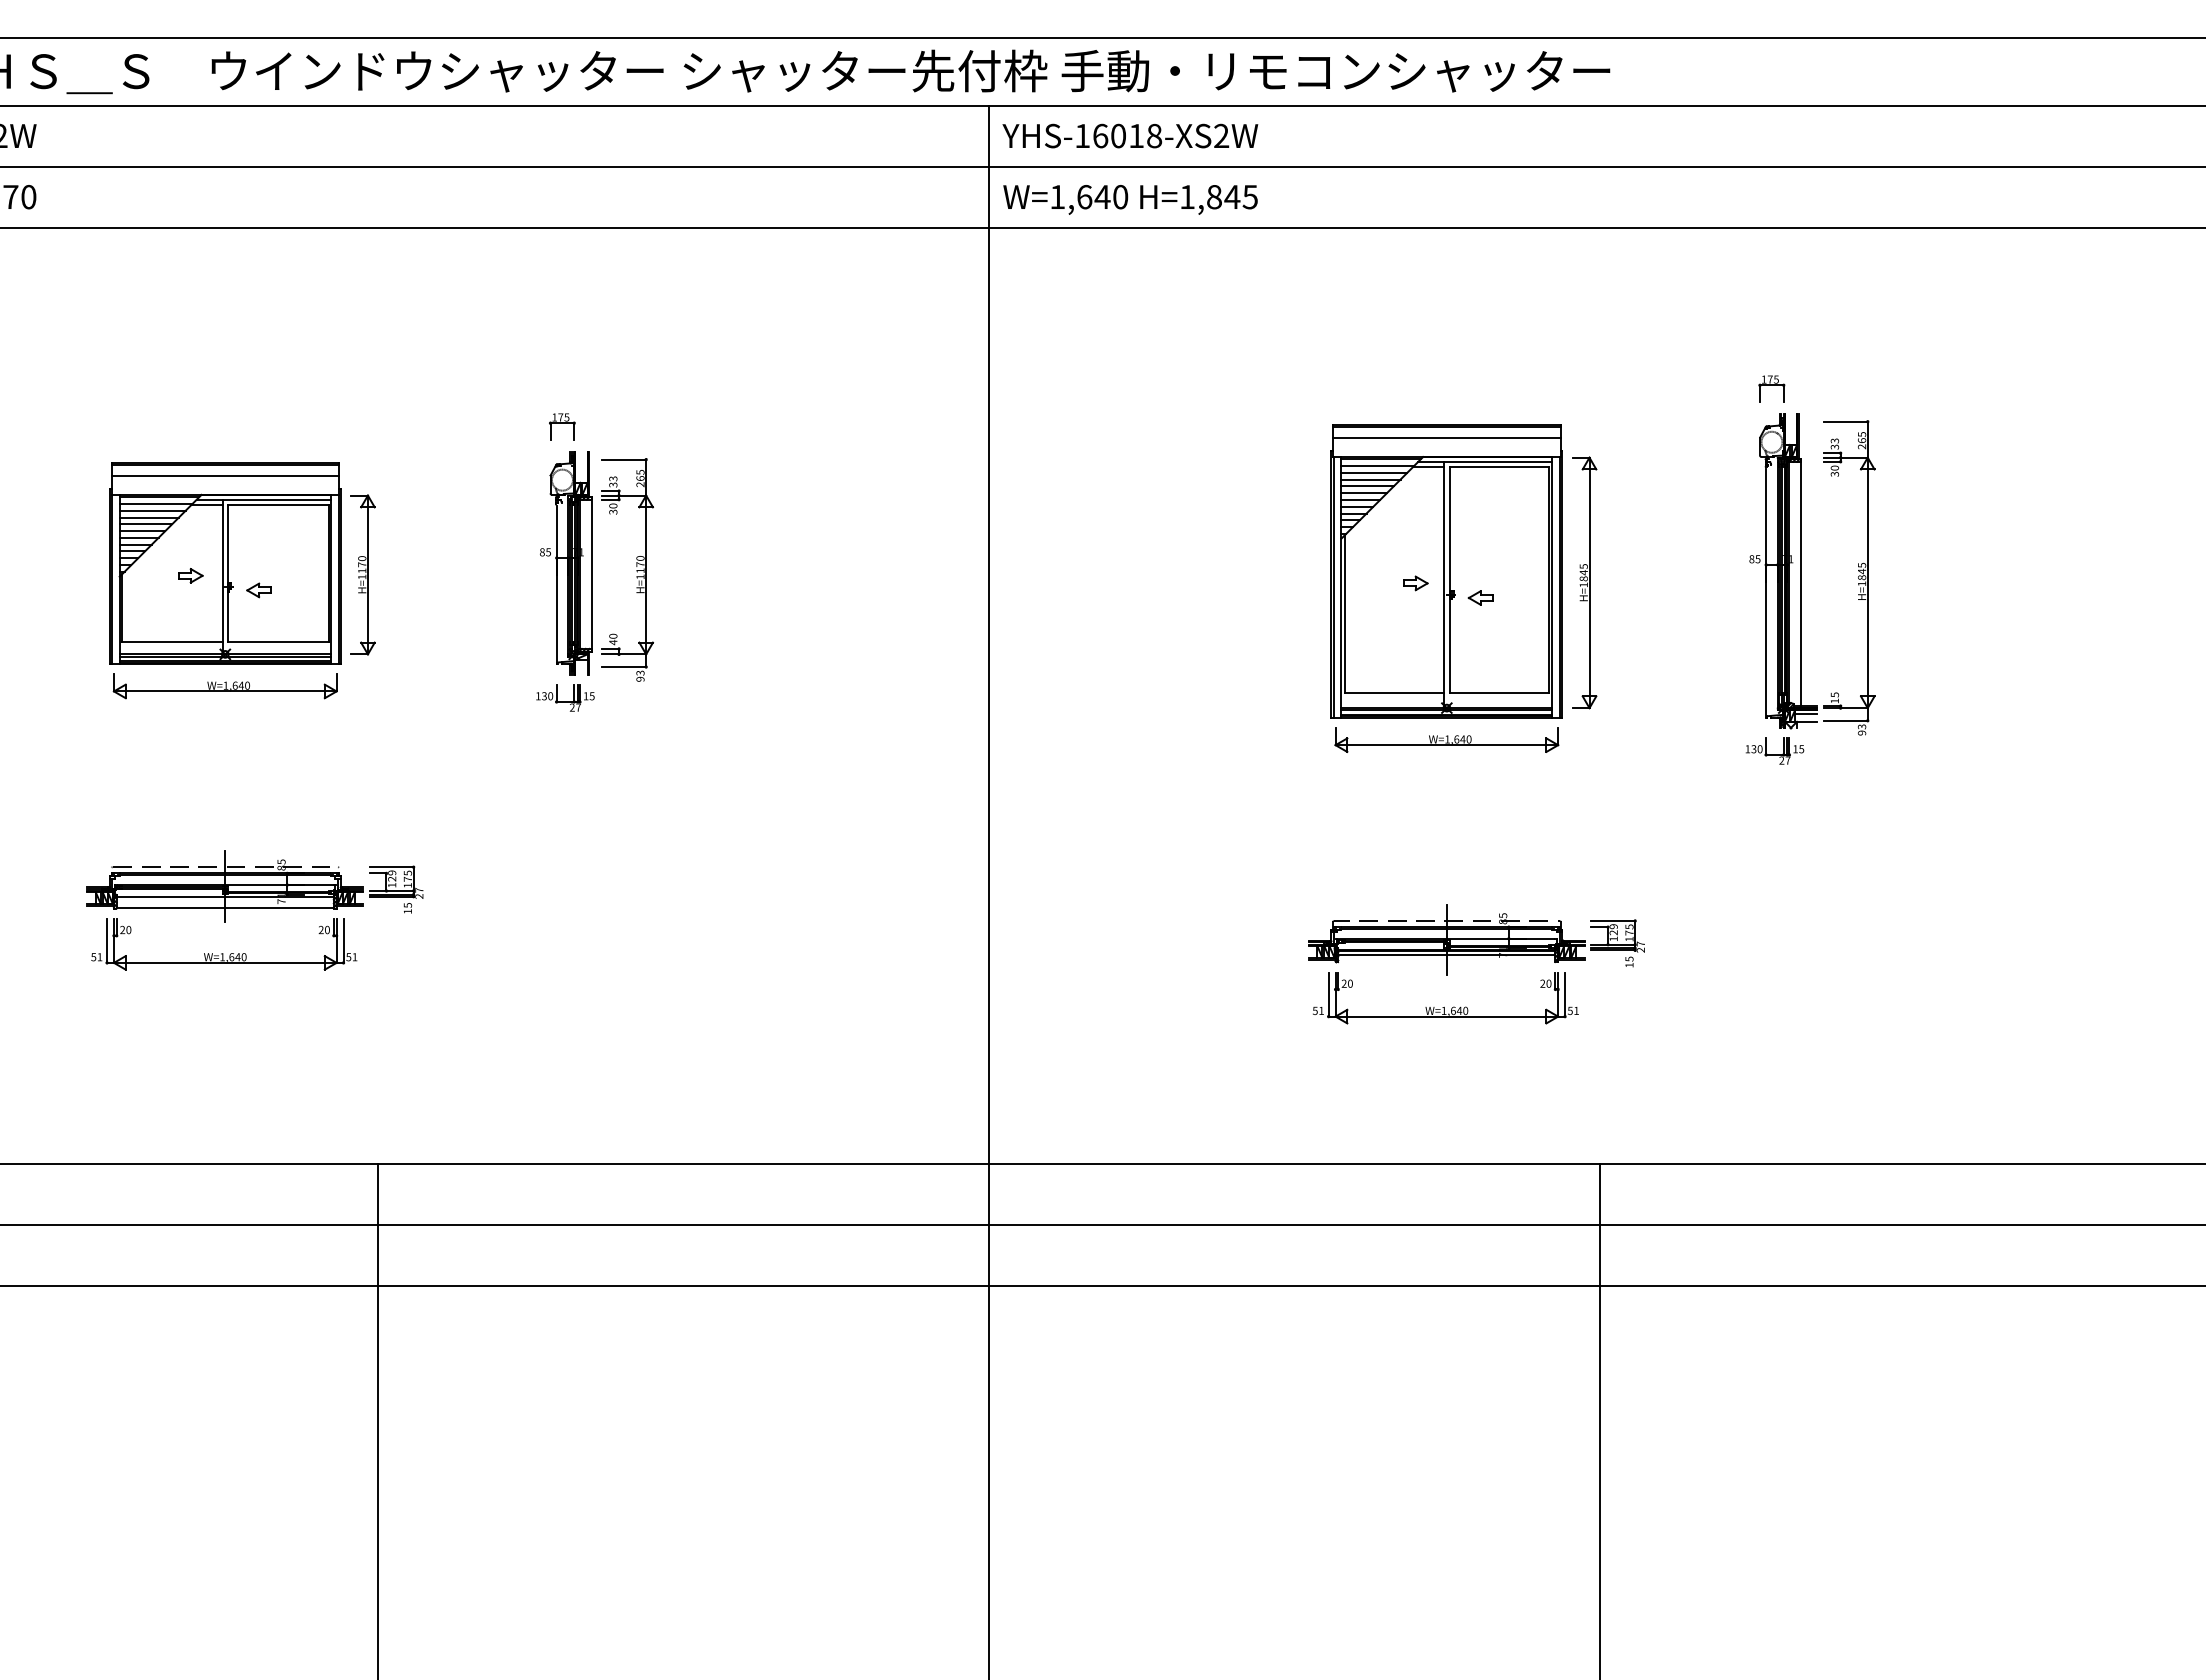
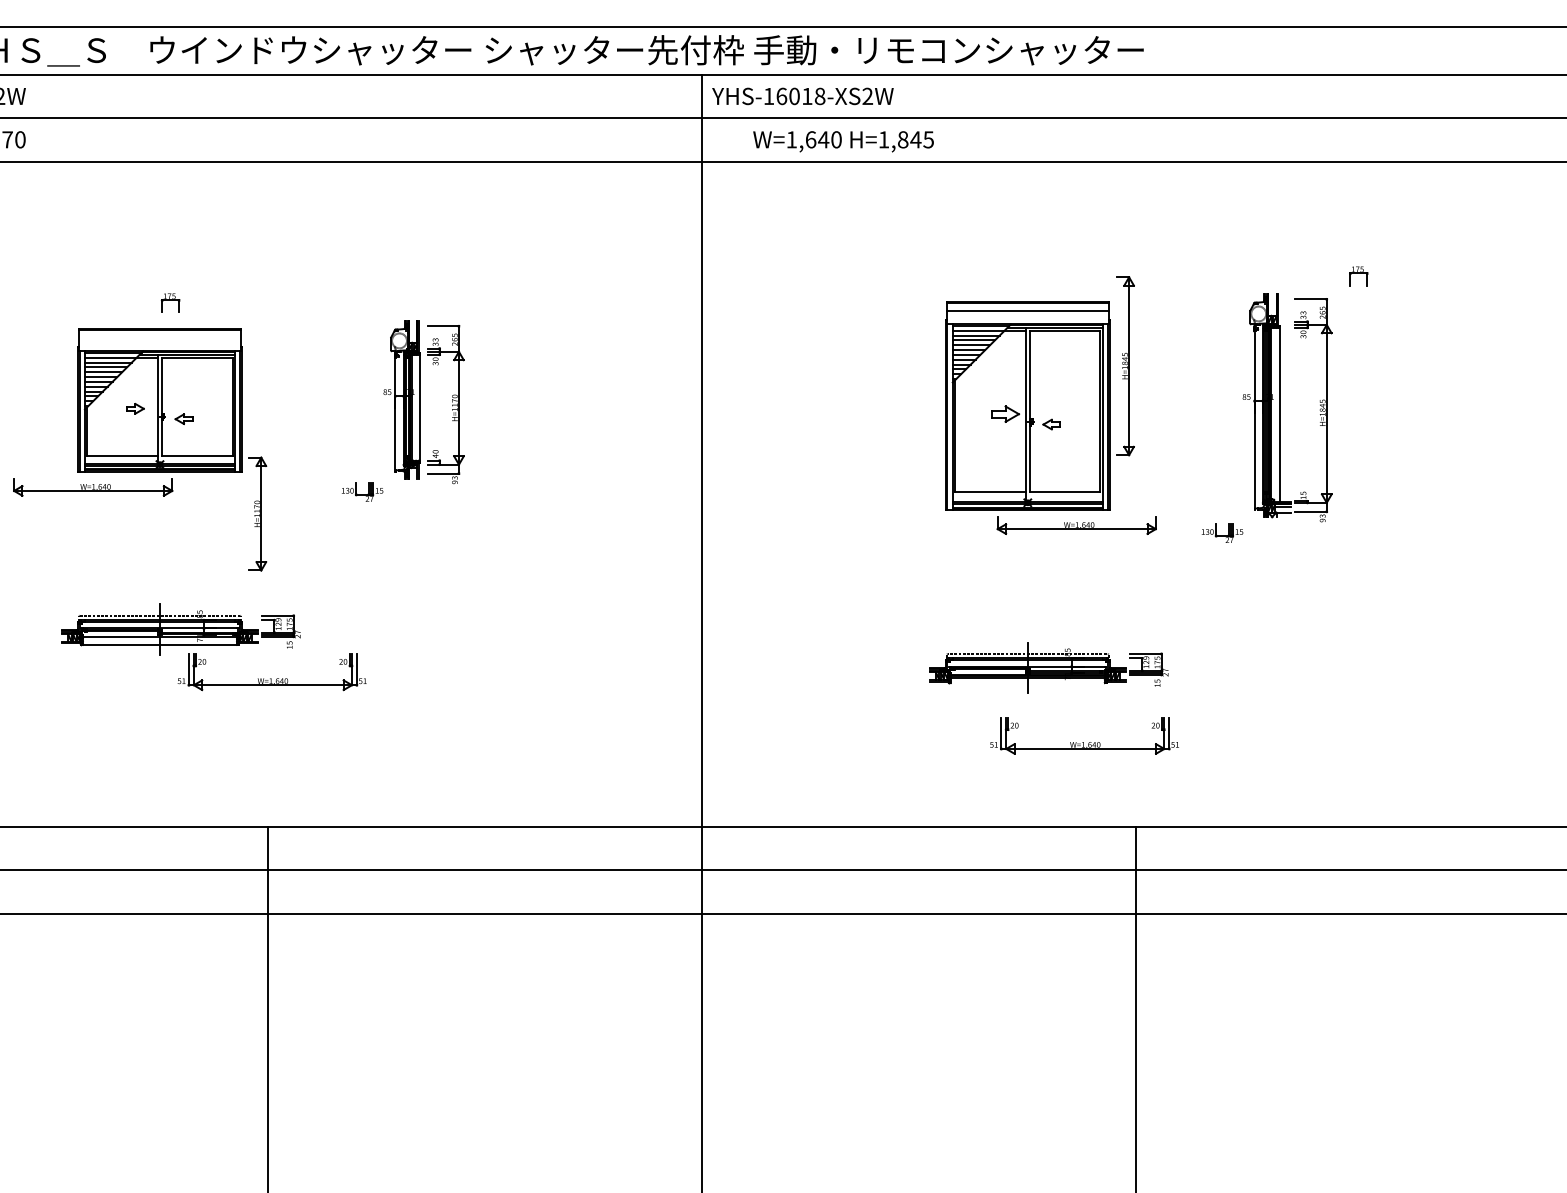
text: (1130, 199) -> (843, 141), moved
part: (1771, 388) -> (1358, 275), moved
part: (562, 426) -> (170, 302), moved
line: (225, 475) -> (160, 337), removed
part: (362, 574) -> (257, 513), moved
part: (1584, 582) -> (1125, 365), moved
part: (1415, 583) -> (1005, 414), size x1.6
part: (224, 686) -> (92, 487), moved
part: (565, 697) -> (362, 491), moved
part: (1446, 739) -> (1076, 525), moved
part: (1774, 750) -> (1222, 532), moved
part: (223, 953) -> (271, 678), moved
part: (1444, 1006) -> (1083, 741), moved

